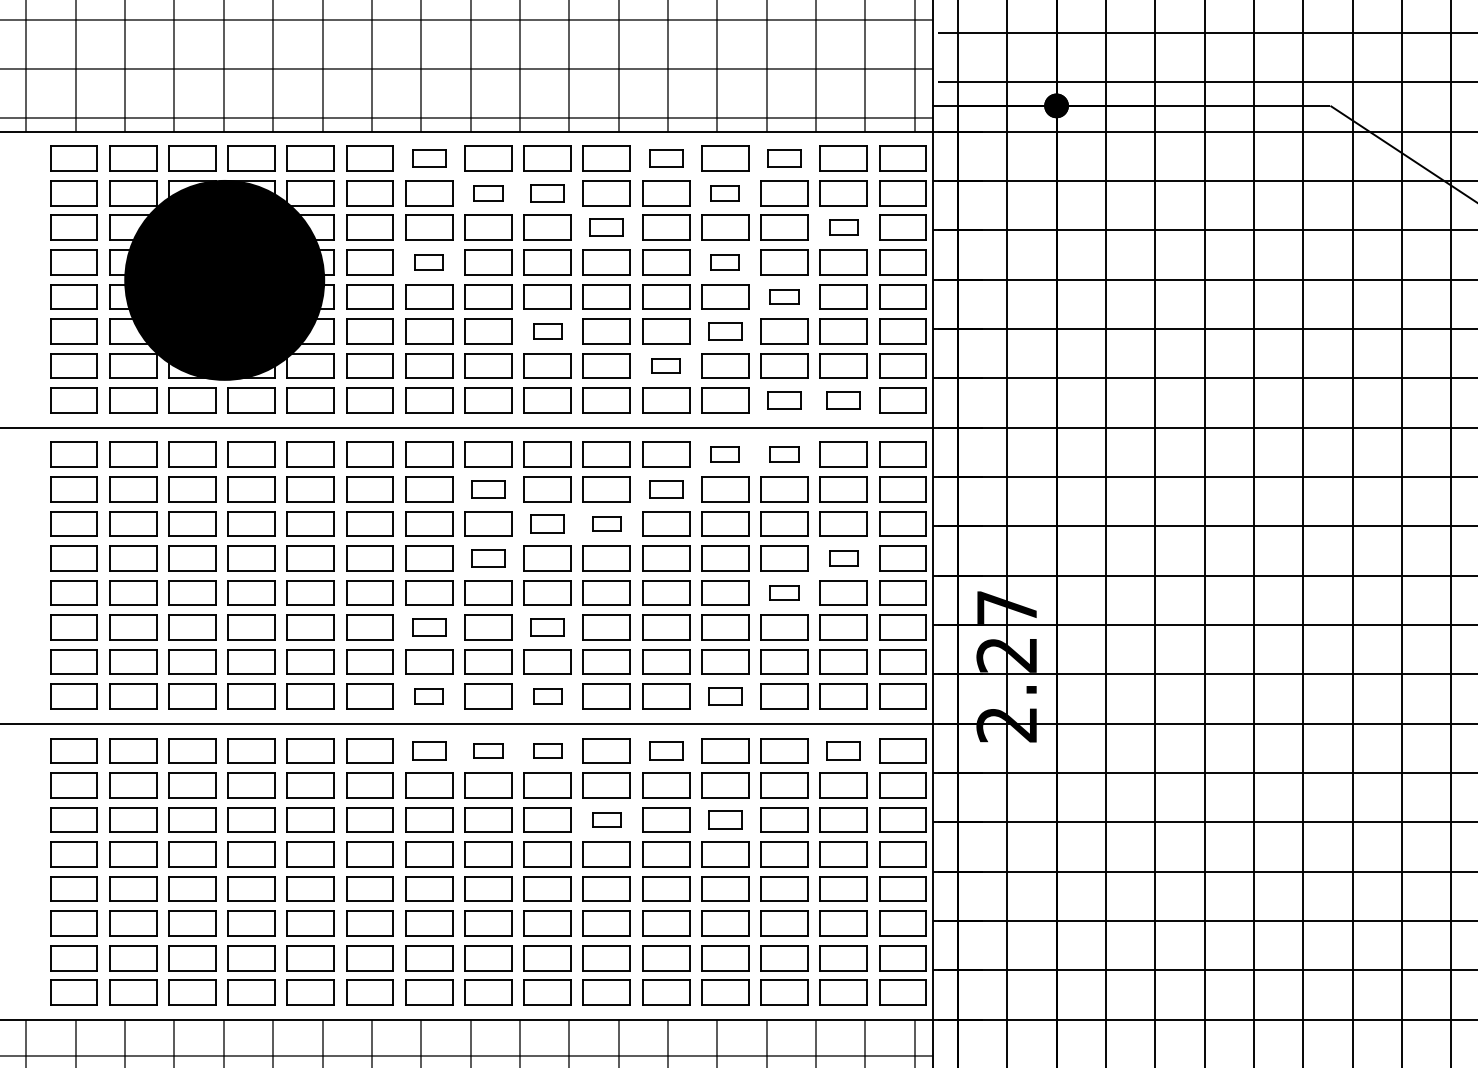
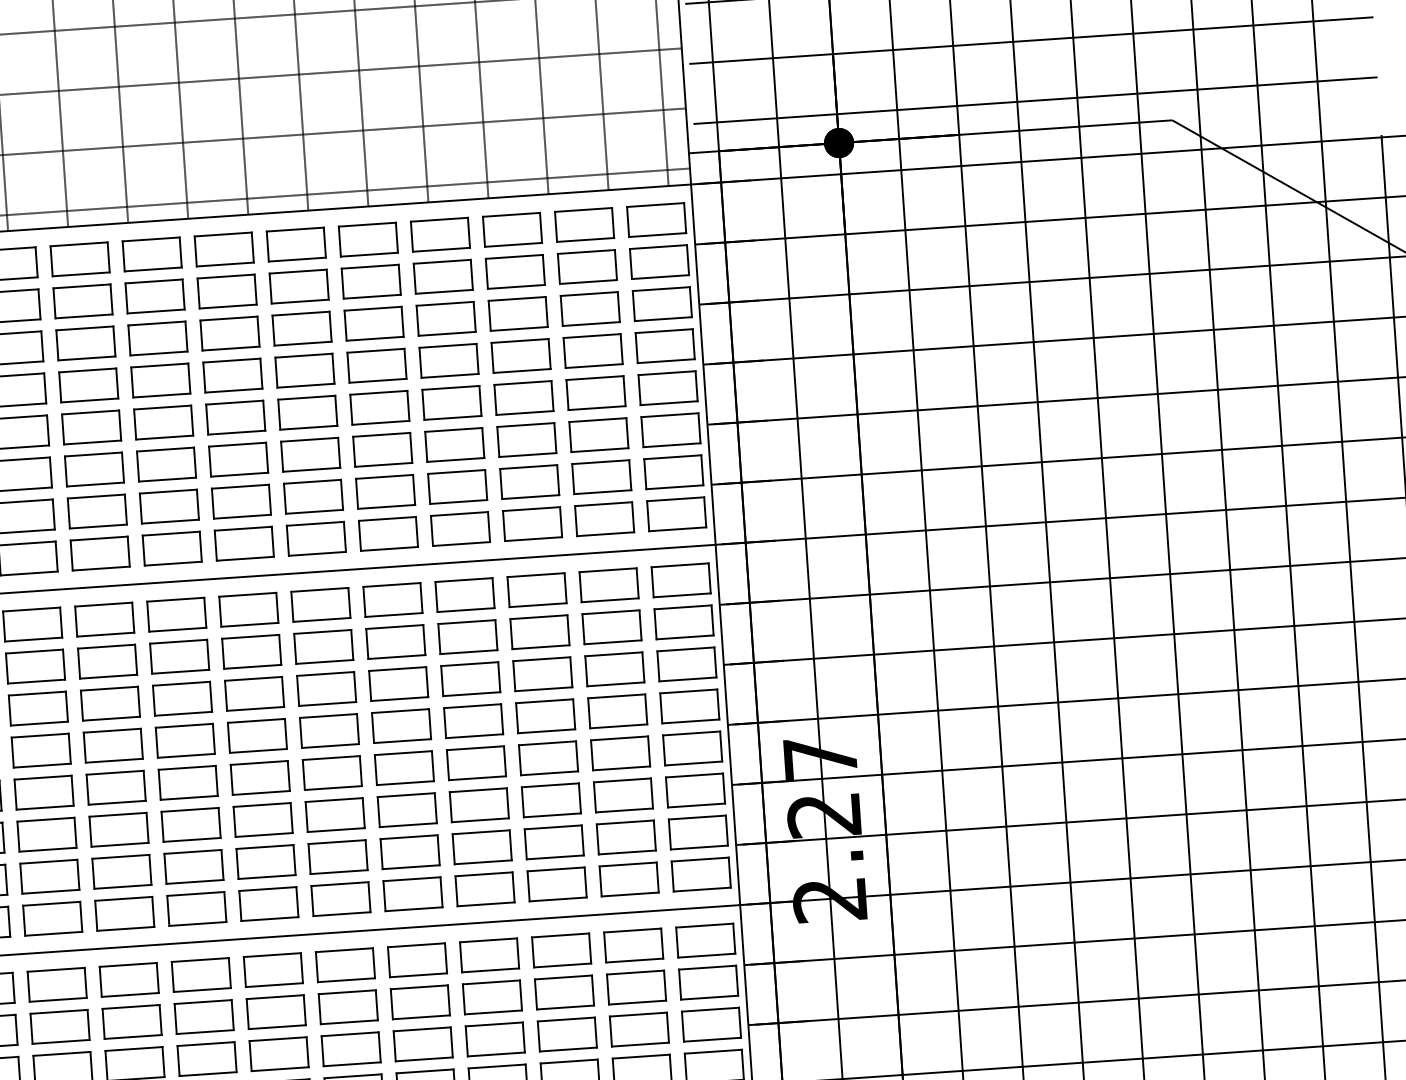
part: (429, 158) -> (80, 259), size x1.43
part: (666, 158) -> (368, 239), size x1.43
part: (784, 158) -> (512, 229), size x1.43
part: (488, 193) -> (155, 296), size x1.67
part: (547, 193) -> (226, 291), size x1.43
part: (725, 193) -> (443, 277), size x1.67
part: (606, 227) -> (301, 328), size x1.43
part: (843, 227) -> (589, 308), size x1.67
part: (429, 262) -> (89, 385), size x1.67
part: (725, 262) -> (449, 361), size x1.67
part: (784, 296) -> (523, 397), size x1.67
part: (547, 331) -> (238, 459), size x1.67
part: (725, 331) -> (454, 445), size x1.43
part: (666, 365) -> (385, 491), size x1.67
part: (784, 400) -> (532, 524), size x1.43
part: (843, 400) -> (604, 519), size x1.43
part: (725, 454) -> (465, 594), size x1.67
part: (784, 454) -> (536, 589), size x1.67
part: (488, 489) -> (179, 656), size x1.43
part: (666, 489) -> (396, 642), size x1.43
part: (547, 523) -> (254, 693), size x1.43
part: (606, 523) -> (326, 688), size x1.67
part: (488, 558) -> (185, 740), size x1.43
part: (843, 558) -> (617, 711), size x1.67
part: (784, 592) -> (548, 757), size x1.67
part: (429, 627) -> (119, 829), size x1.43
part: (547, 627) -> (262, 819), size x1.43
part: (429, 696) -> (125, 913), size x1.67
part: (547, 696) -> (268, 903), size x1.67
part: (725, 696) -> (485, 889), size x1.43
part: (429, 750) -> (129, 979), size x1.43
part: (488, 750) -> (201, 974), size x1.67
part: (547, 750) -> (273, 969), size x1.67
part: (666, 750) -> (417, 959), size x1.43
part: (843, 750) -> (633, 945), size x1.43
part: (606, 819) -> (350, 1048), size x1.67
part: (725, 819) -> (495, 1038), size x1.43

